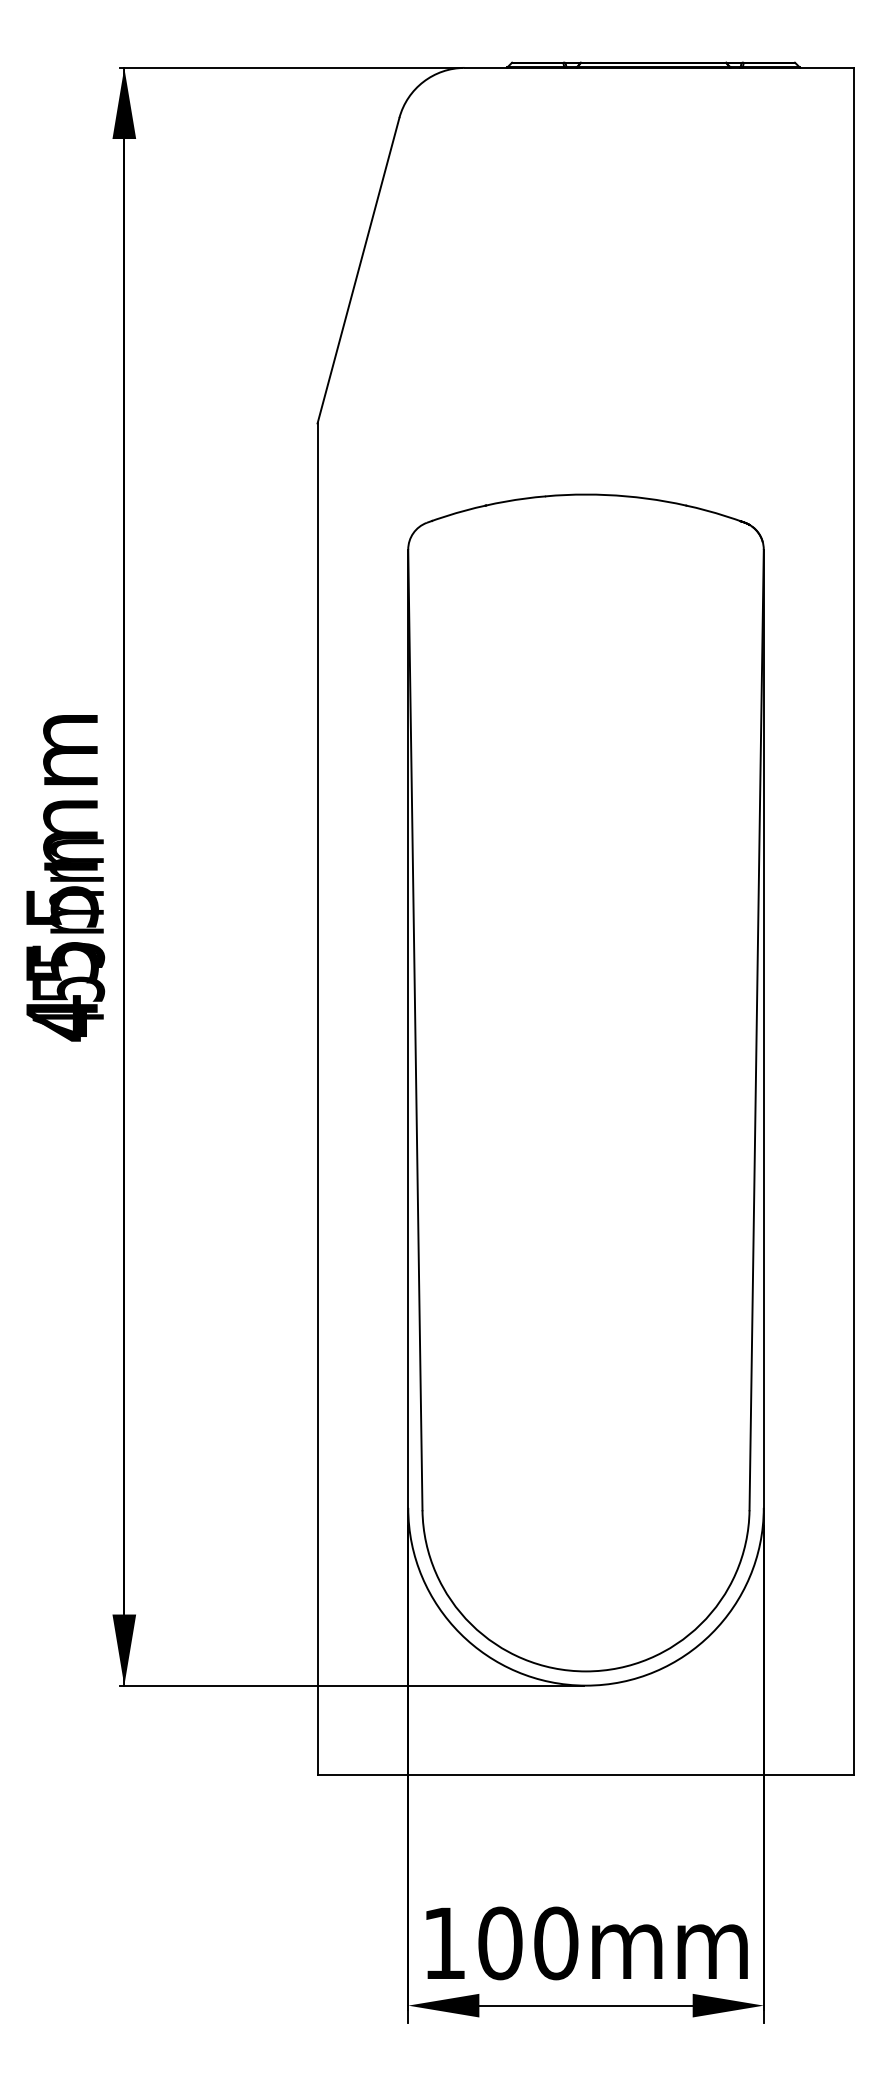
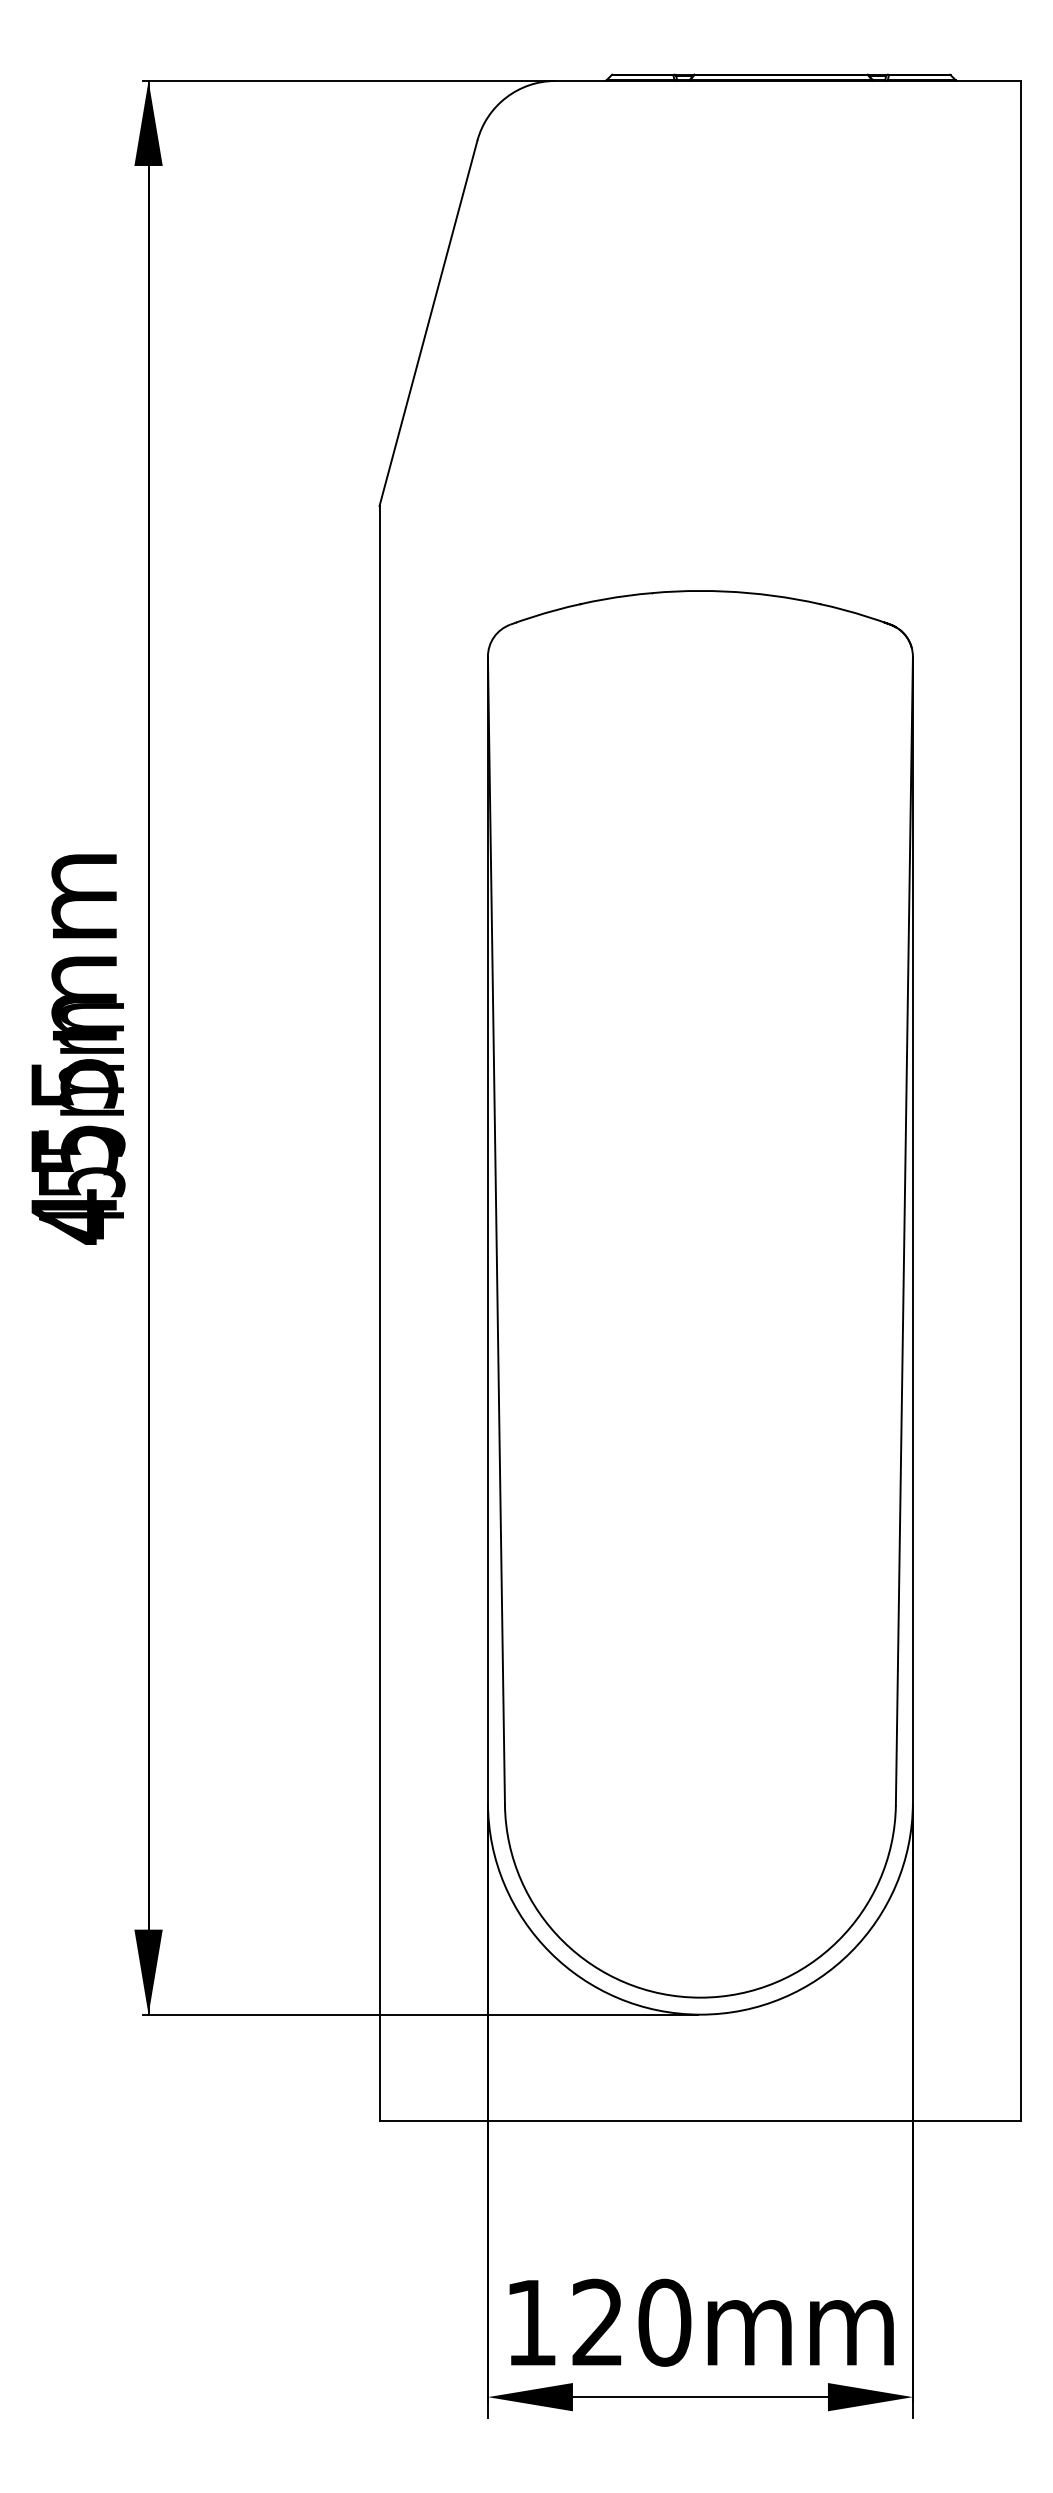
text: (500, 1943) -> (598, 2322), 100mm -> 120mm

